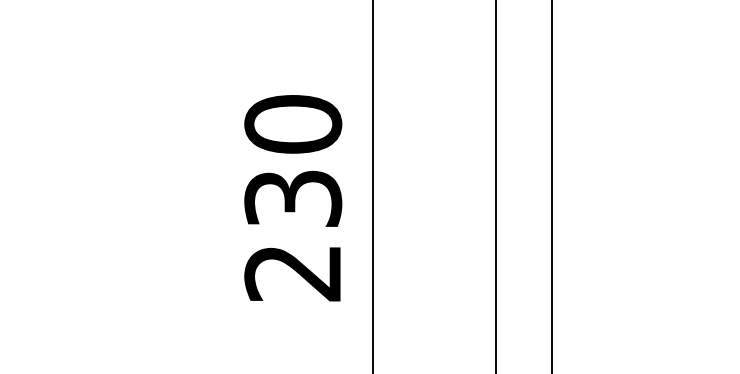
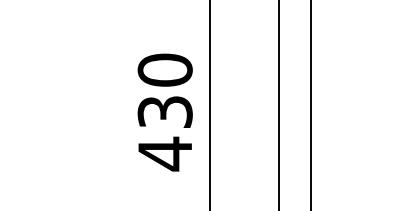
text: (291, 272) -> (164, 153), 230 -> 430

